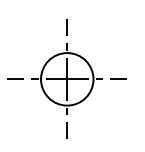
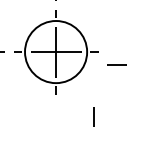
line: (118, 78) -> (116, 64), moved
line: (66, 130) -> (93, 116), moved

